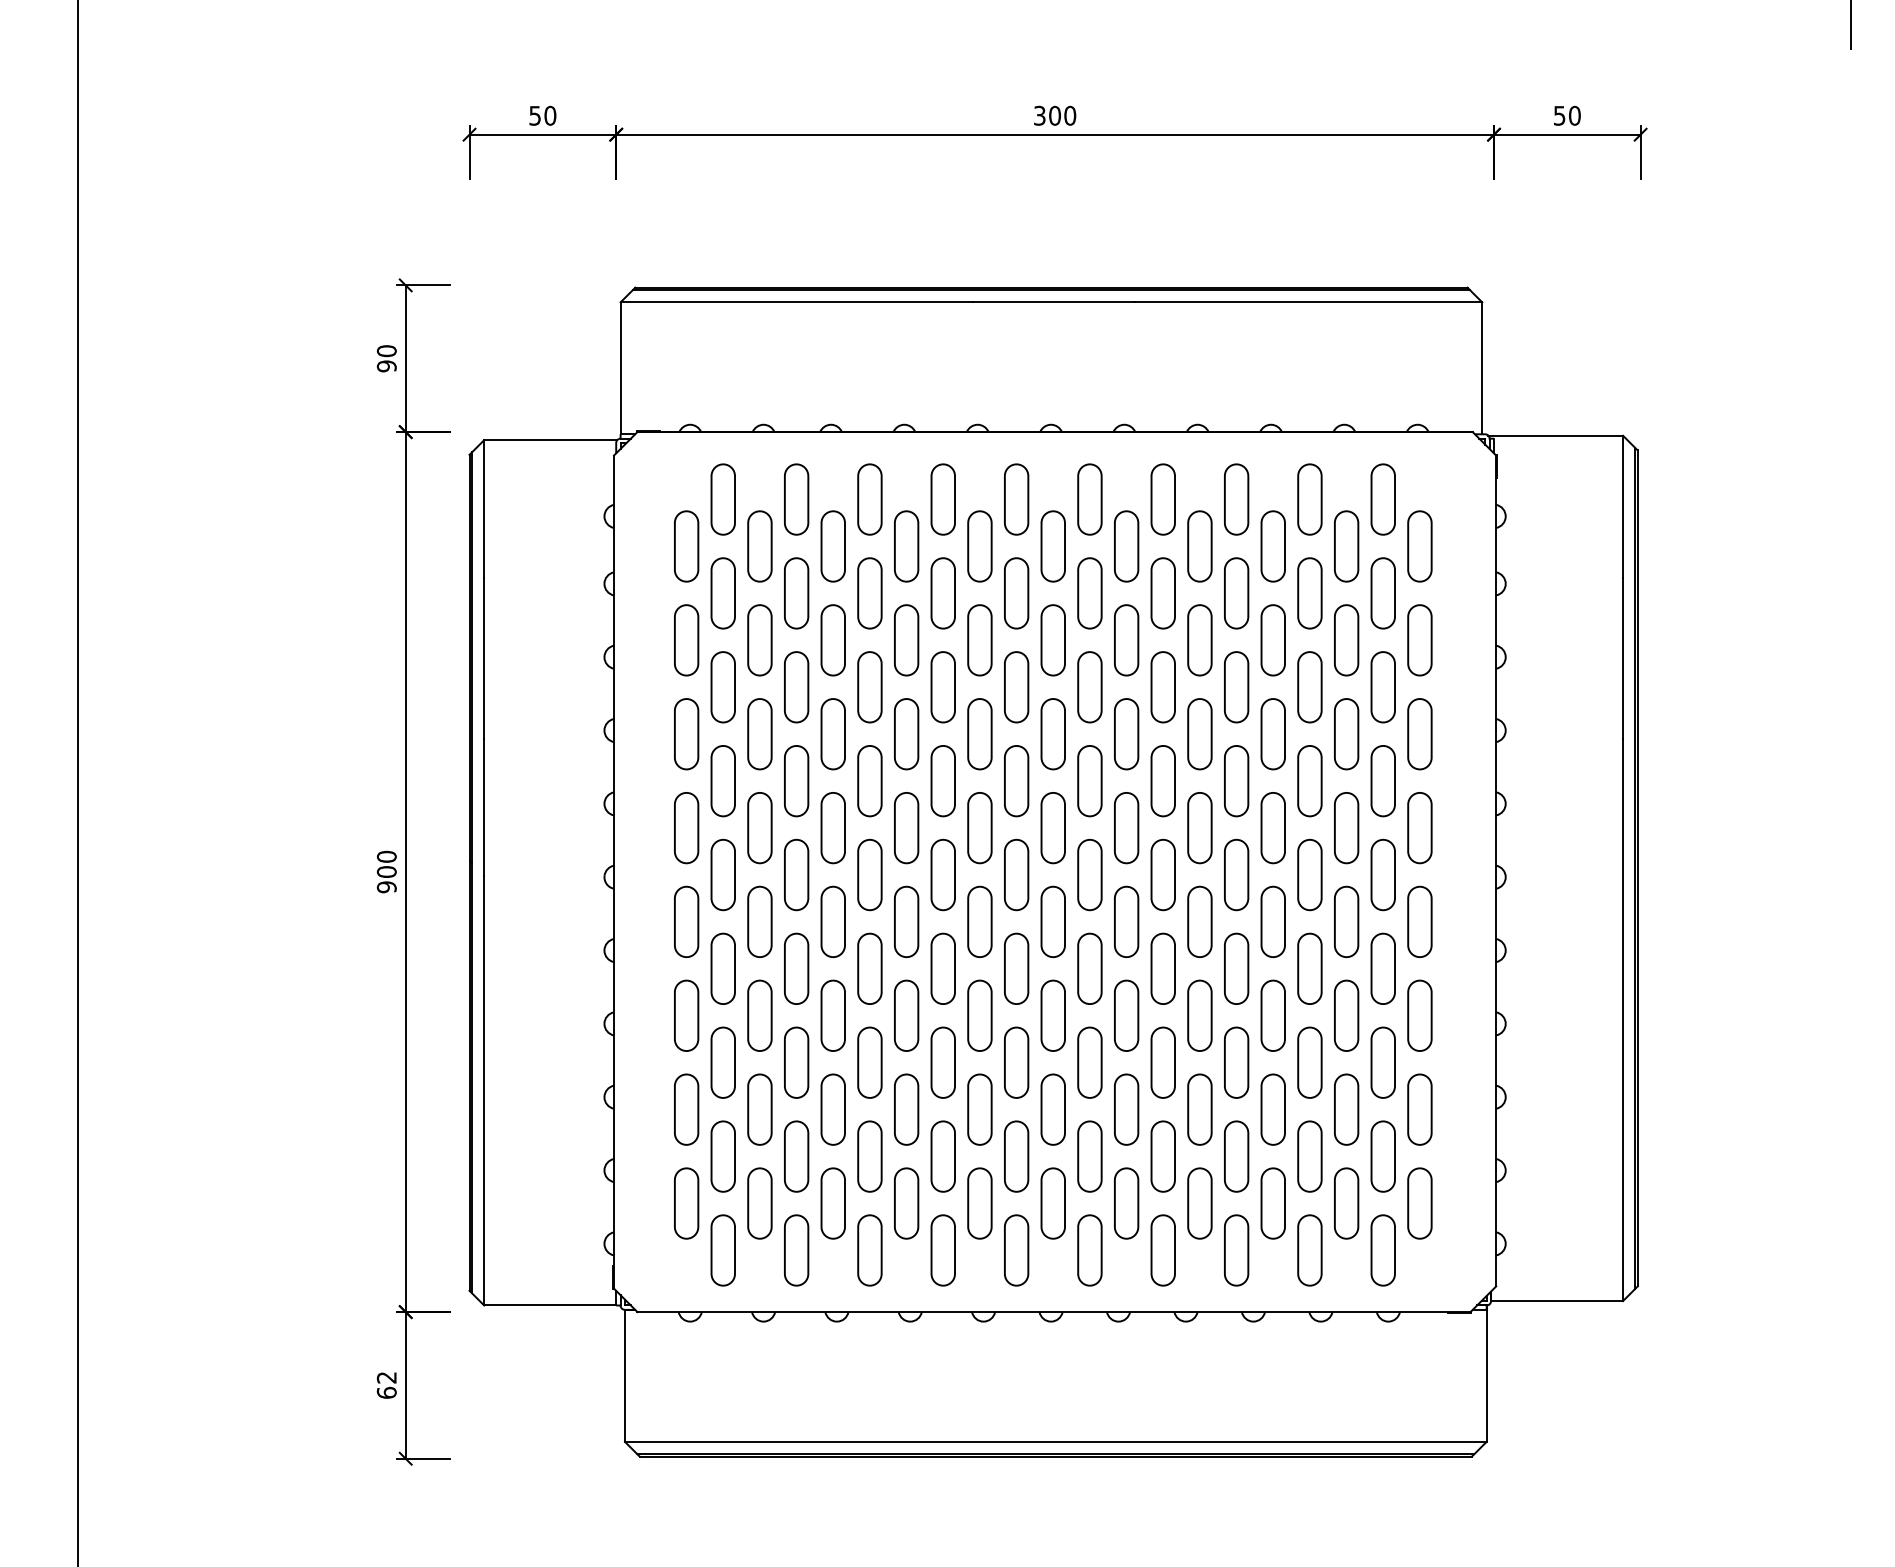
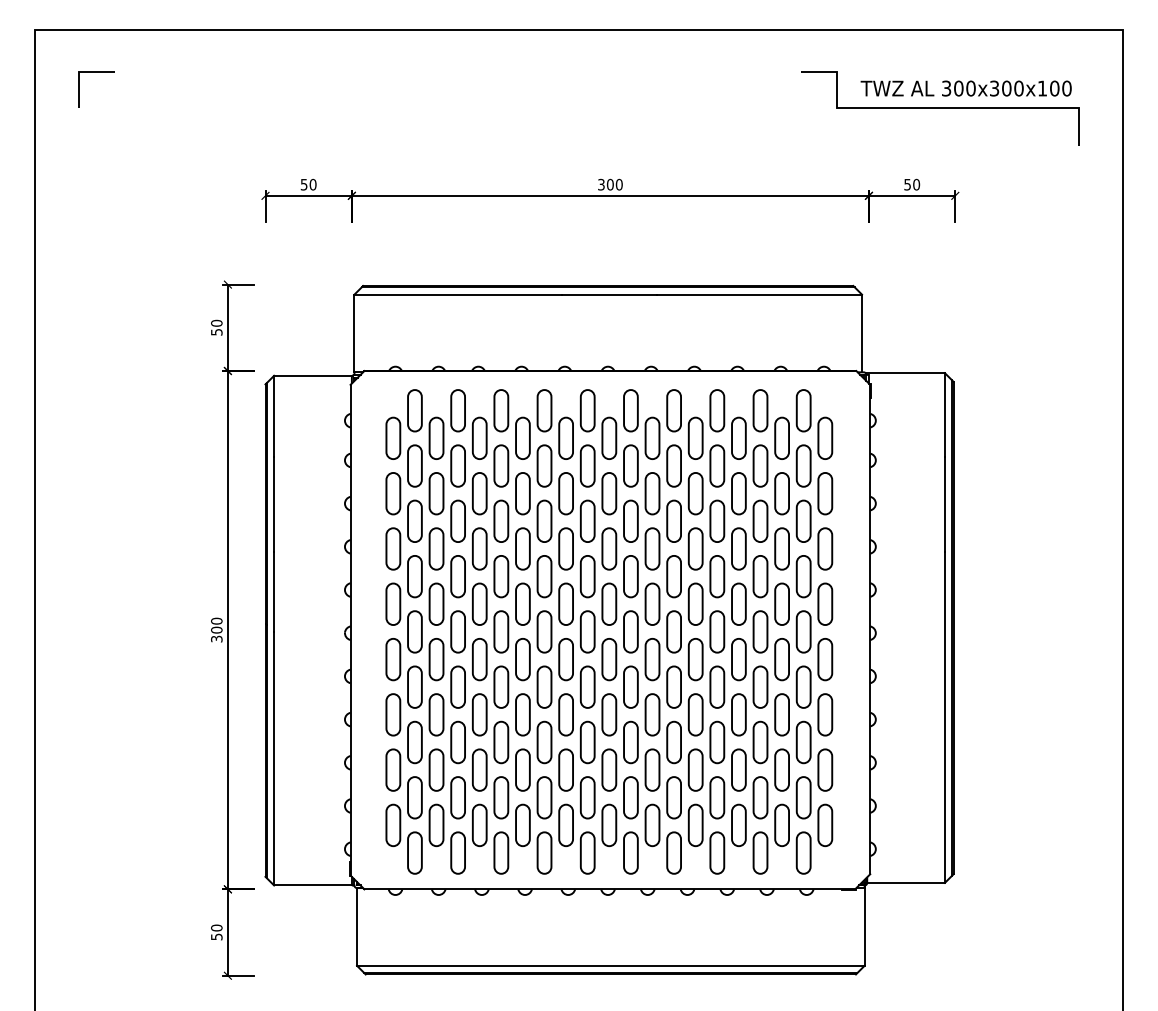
text: (386, 364) -> (216, 331), 90 -> 50
text: (386, 886) -> (216, 638), 900 -> 300
text: (386, 1385) -> (216, 932), 62 -> 50

